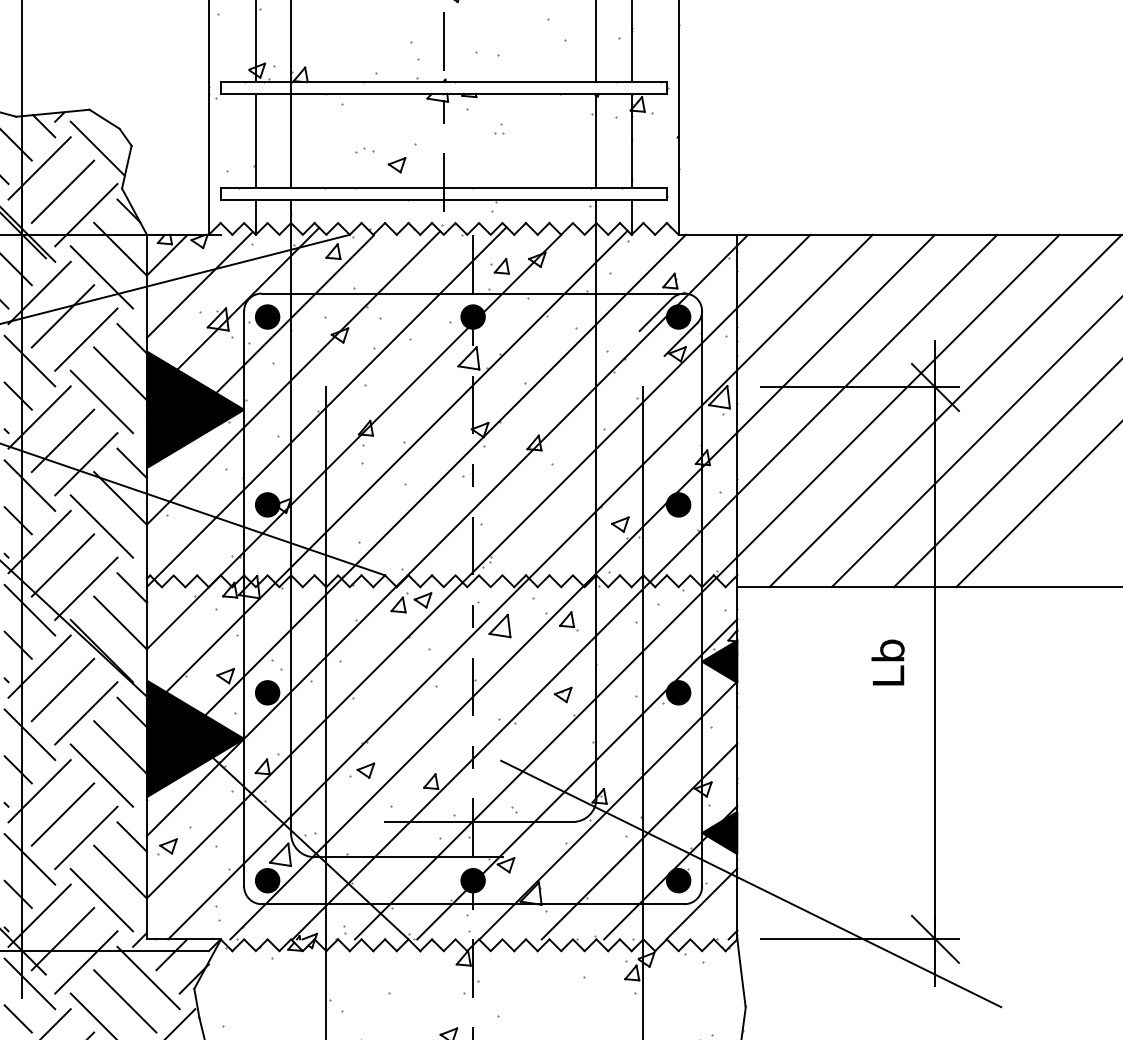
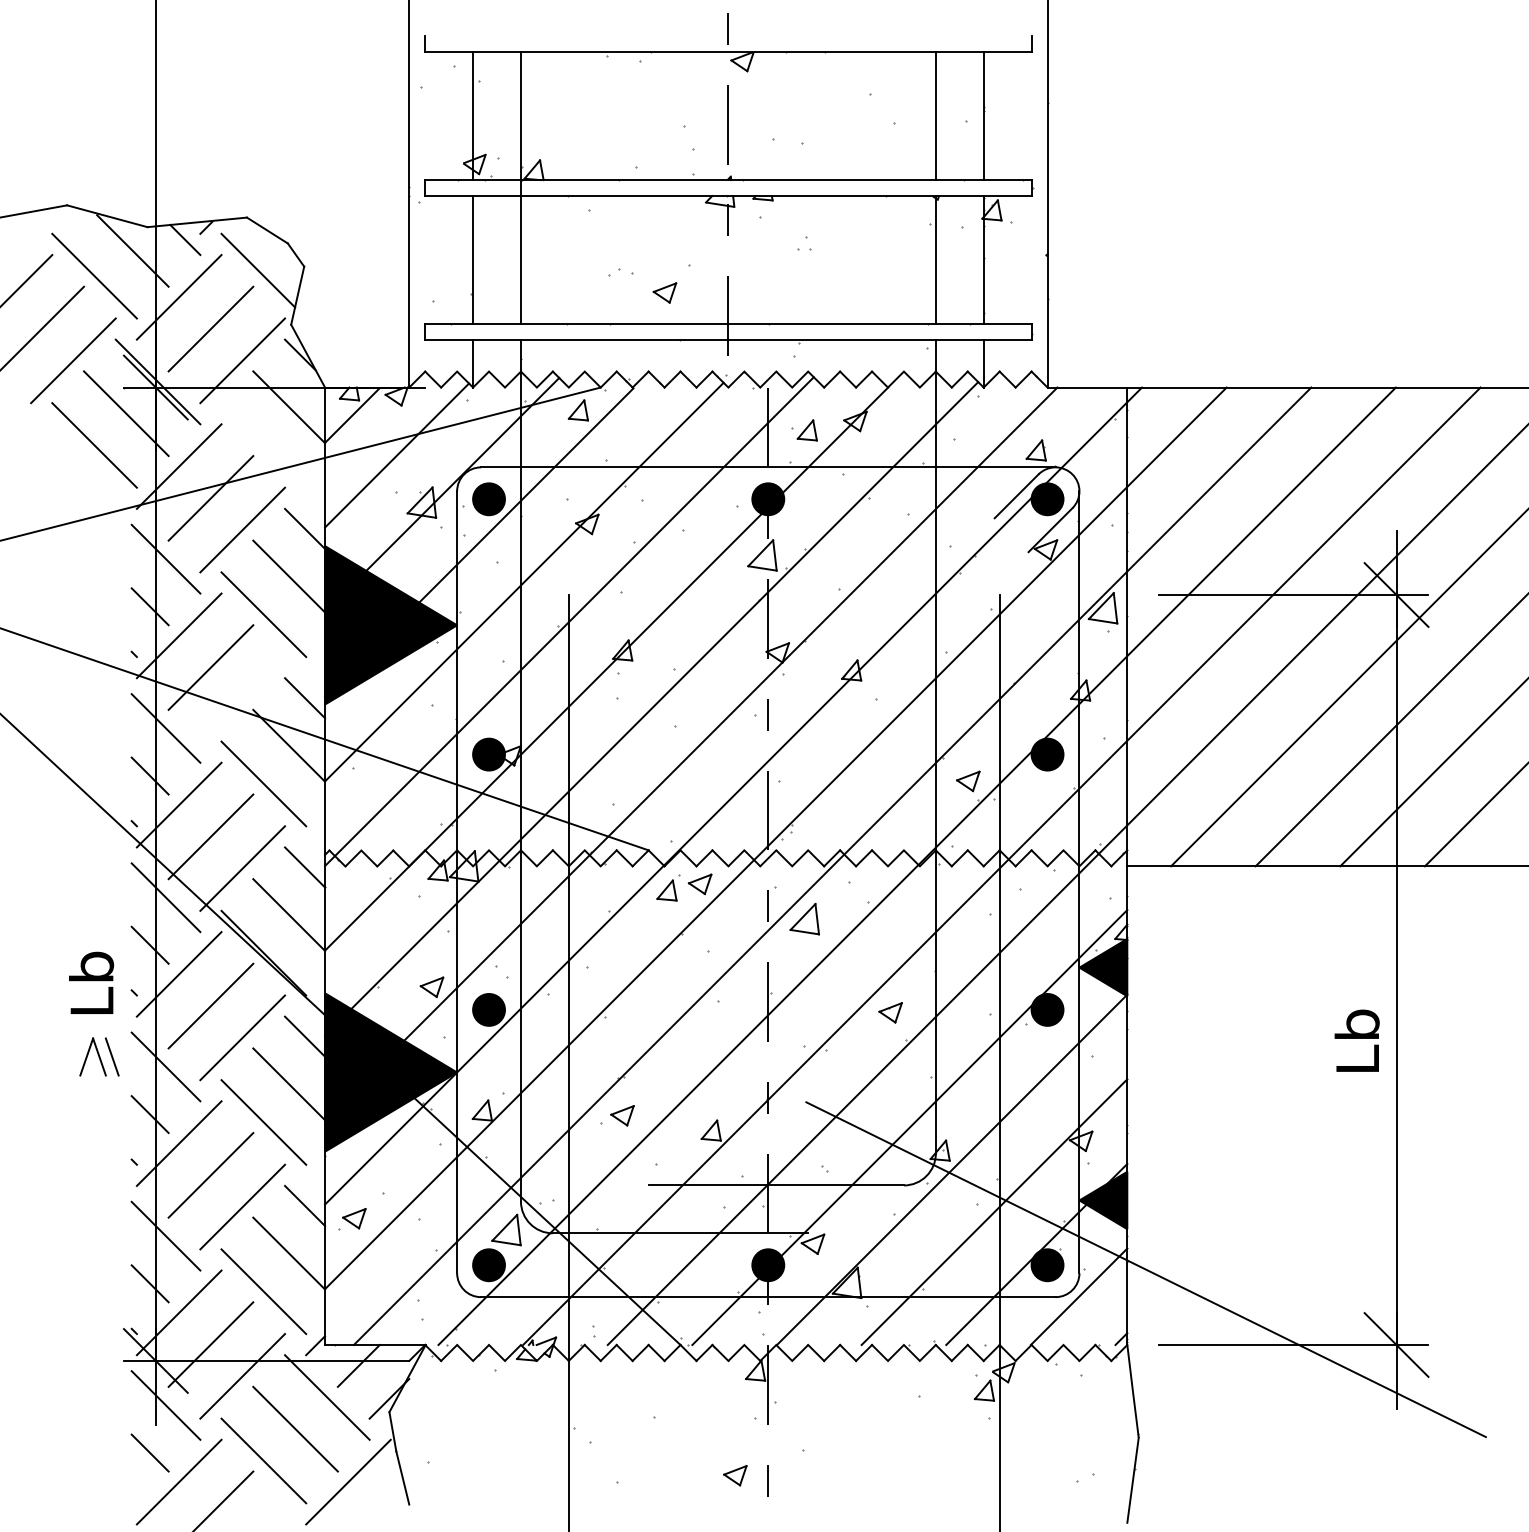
line: (101, 277) -> (263, 445), removed
line: (86, 464) -> (242, 699), removed
part: (568, 621) -> (898, 912), removed
text: (887, 662) -> (1356, 1040), moved

